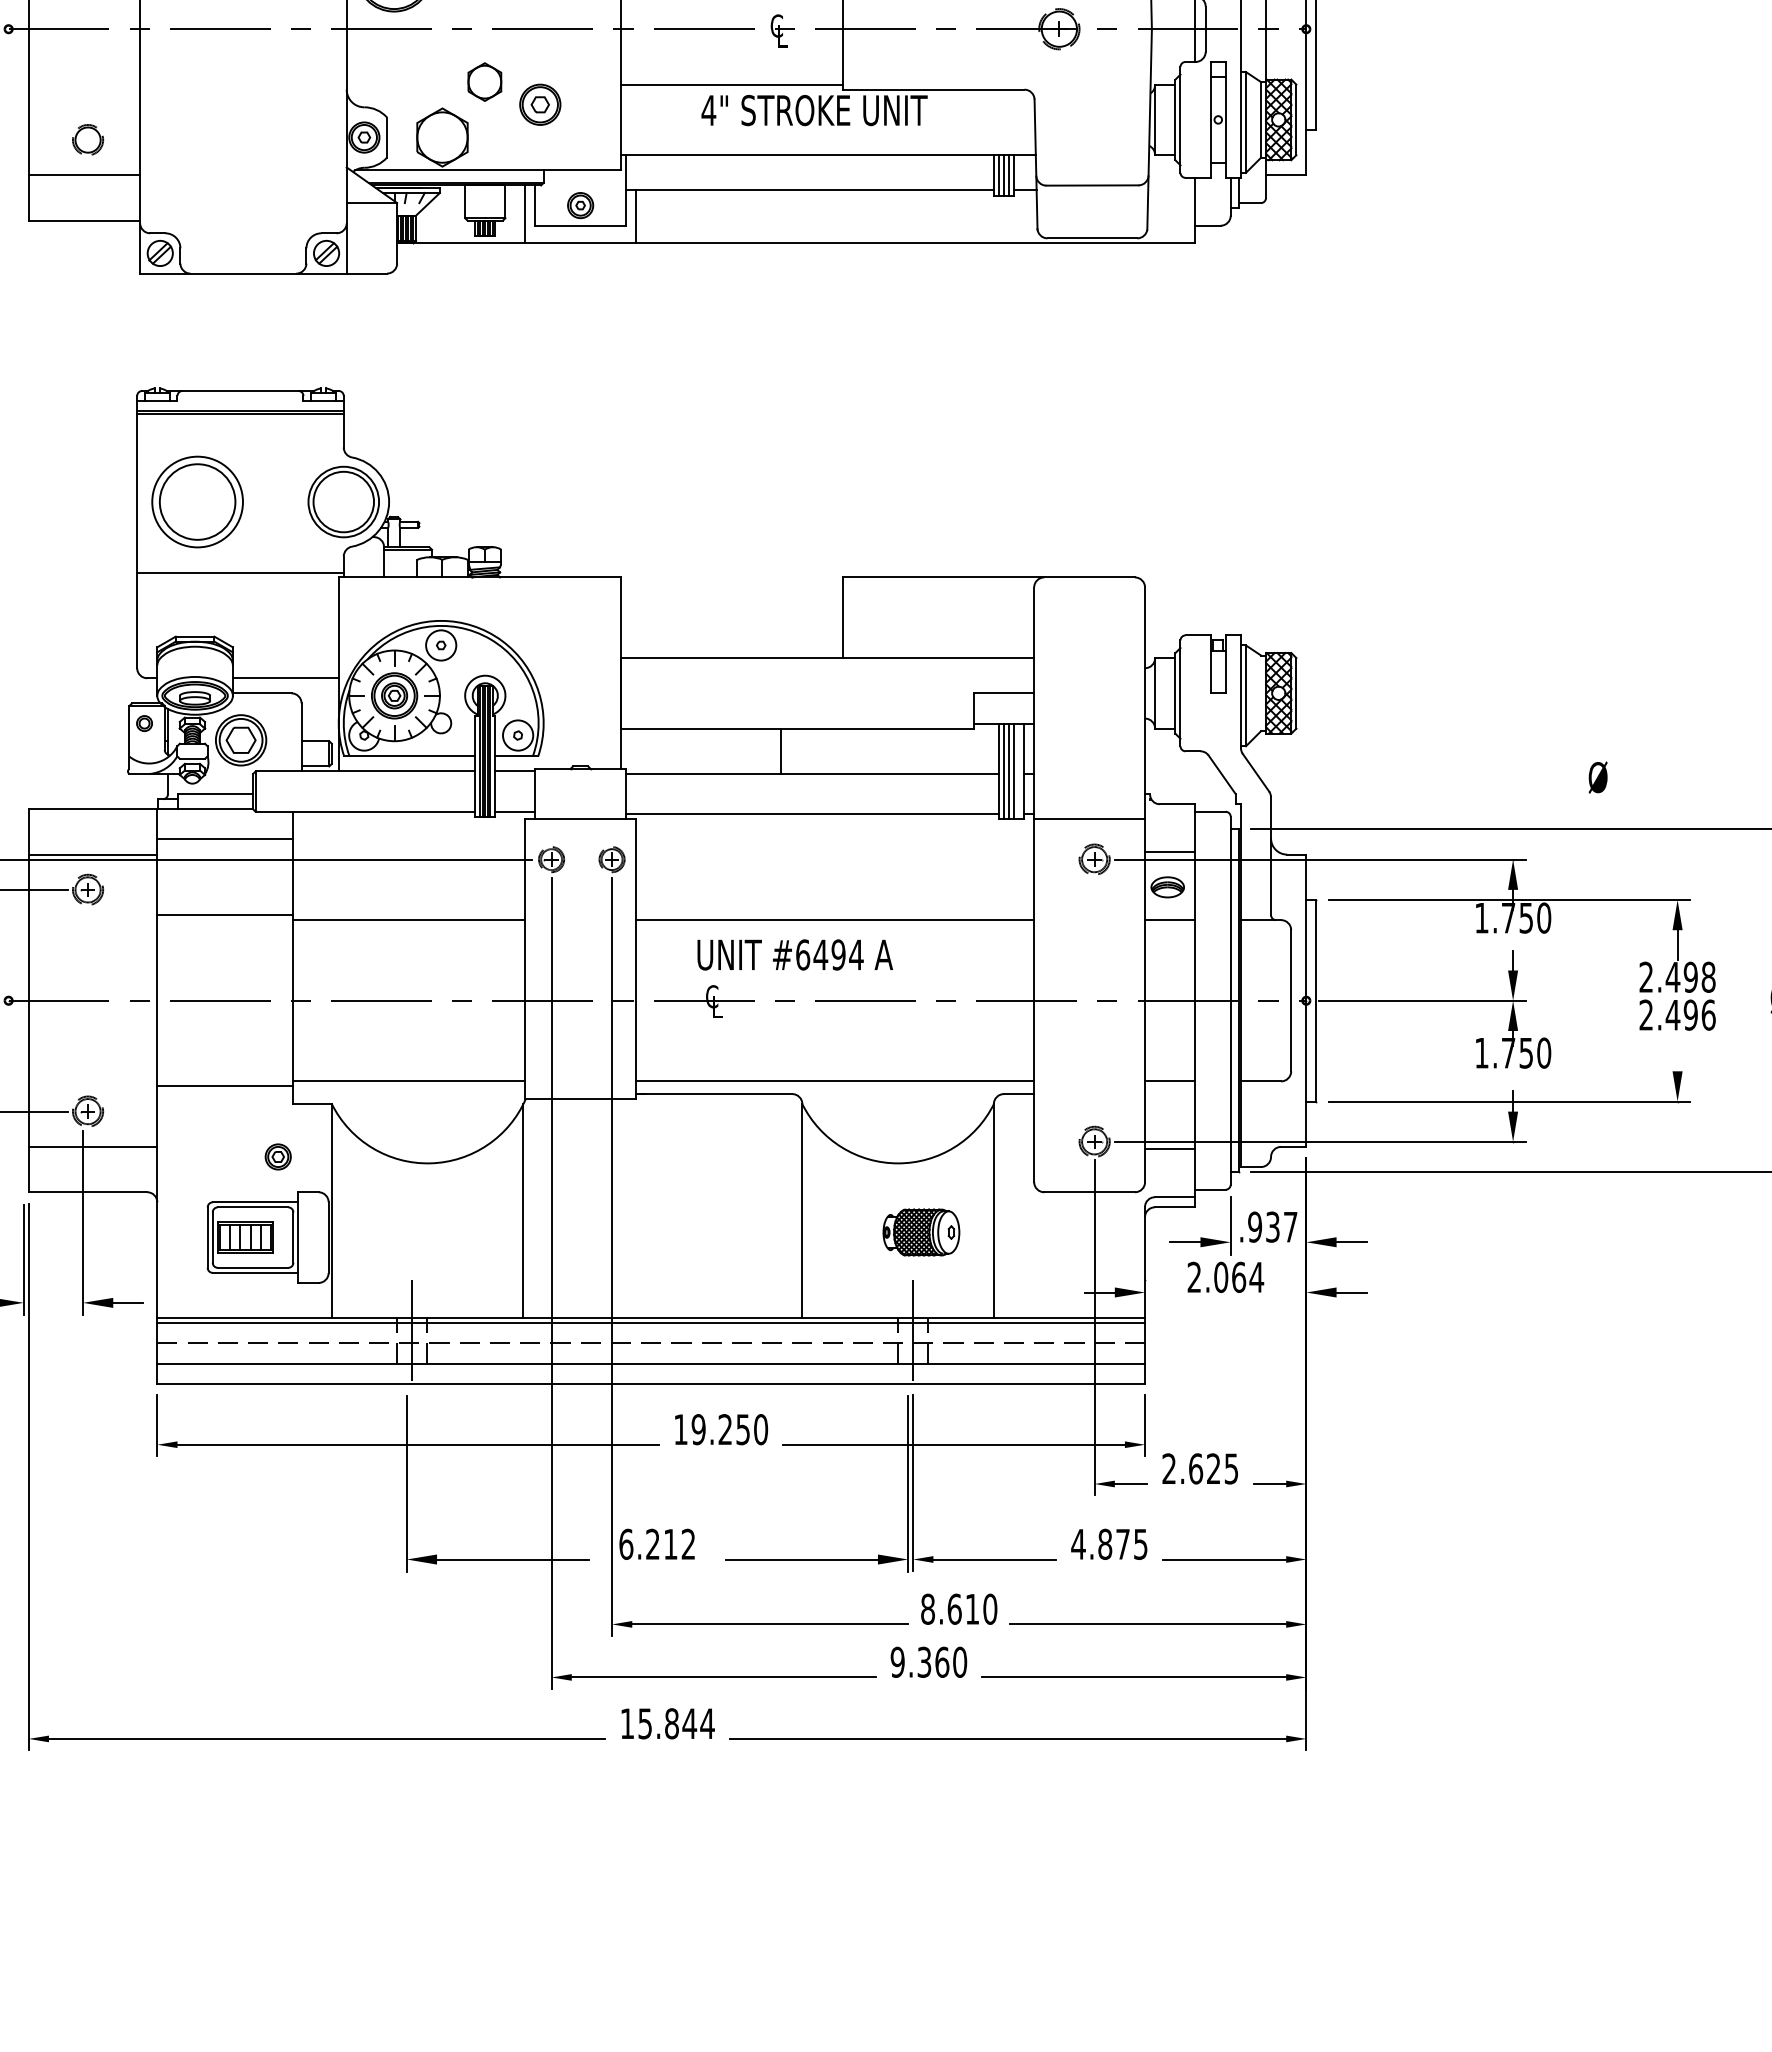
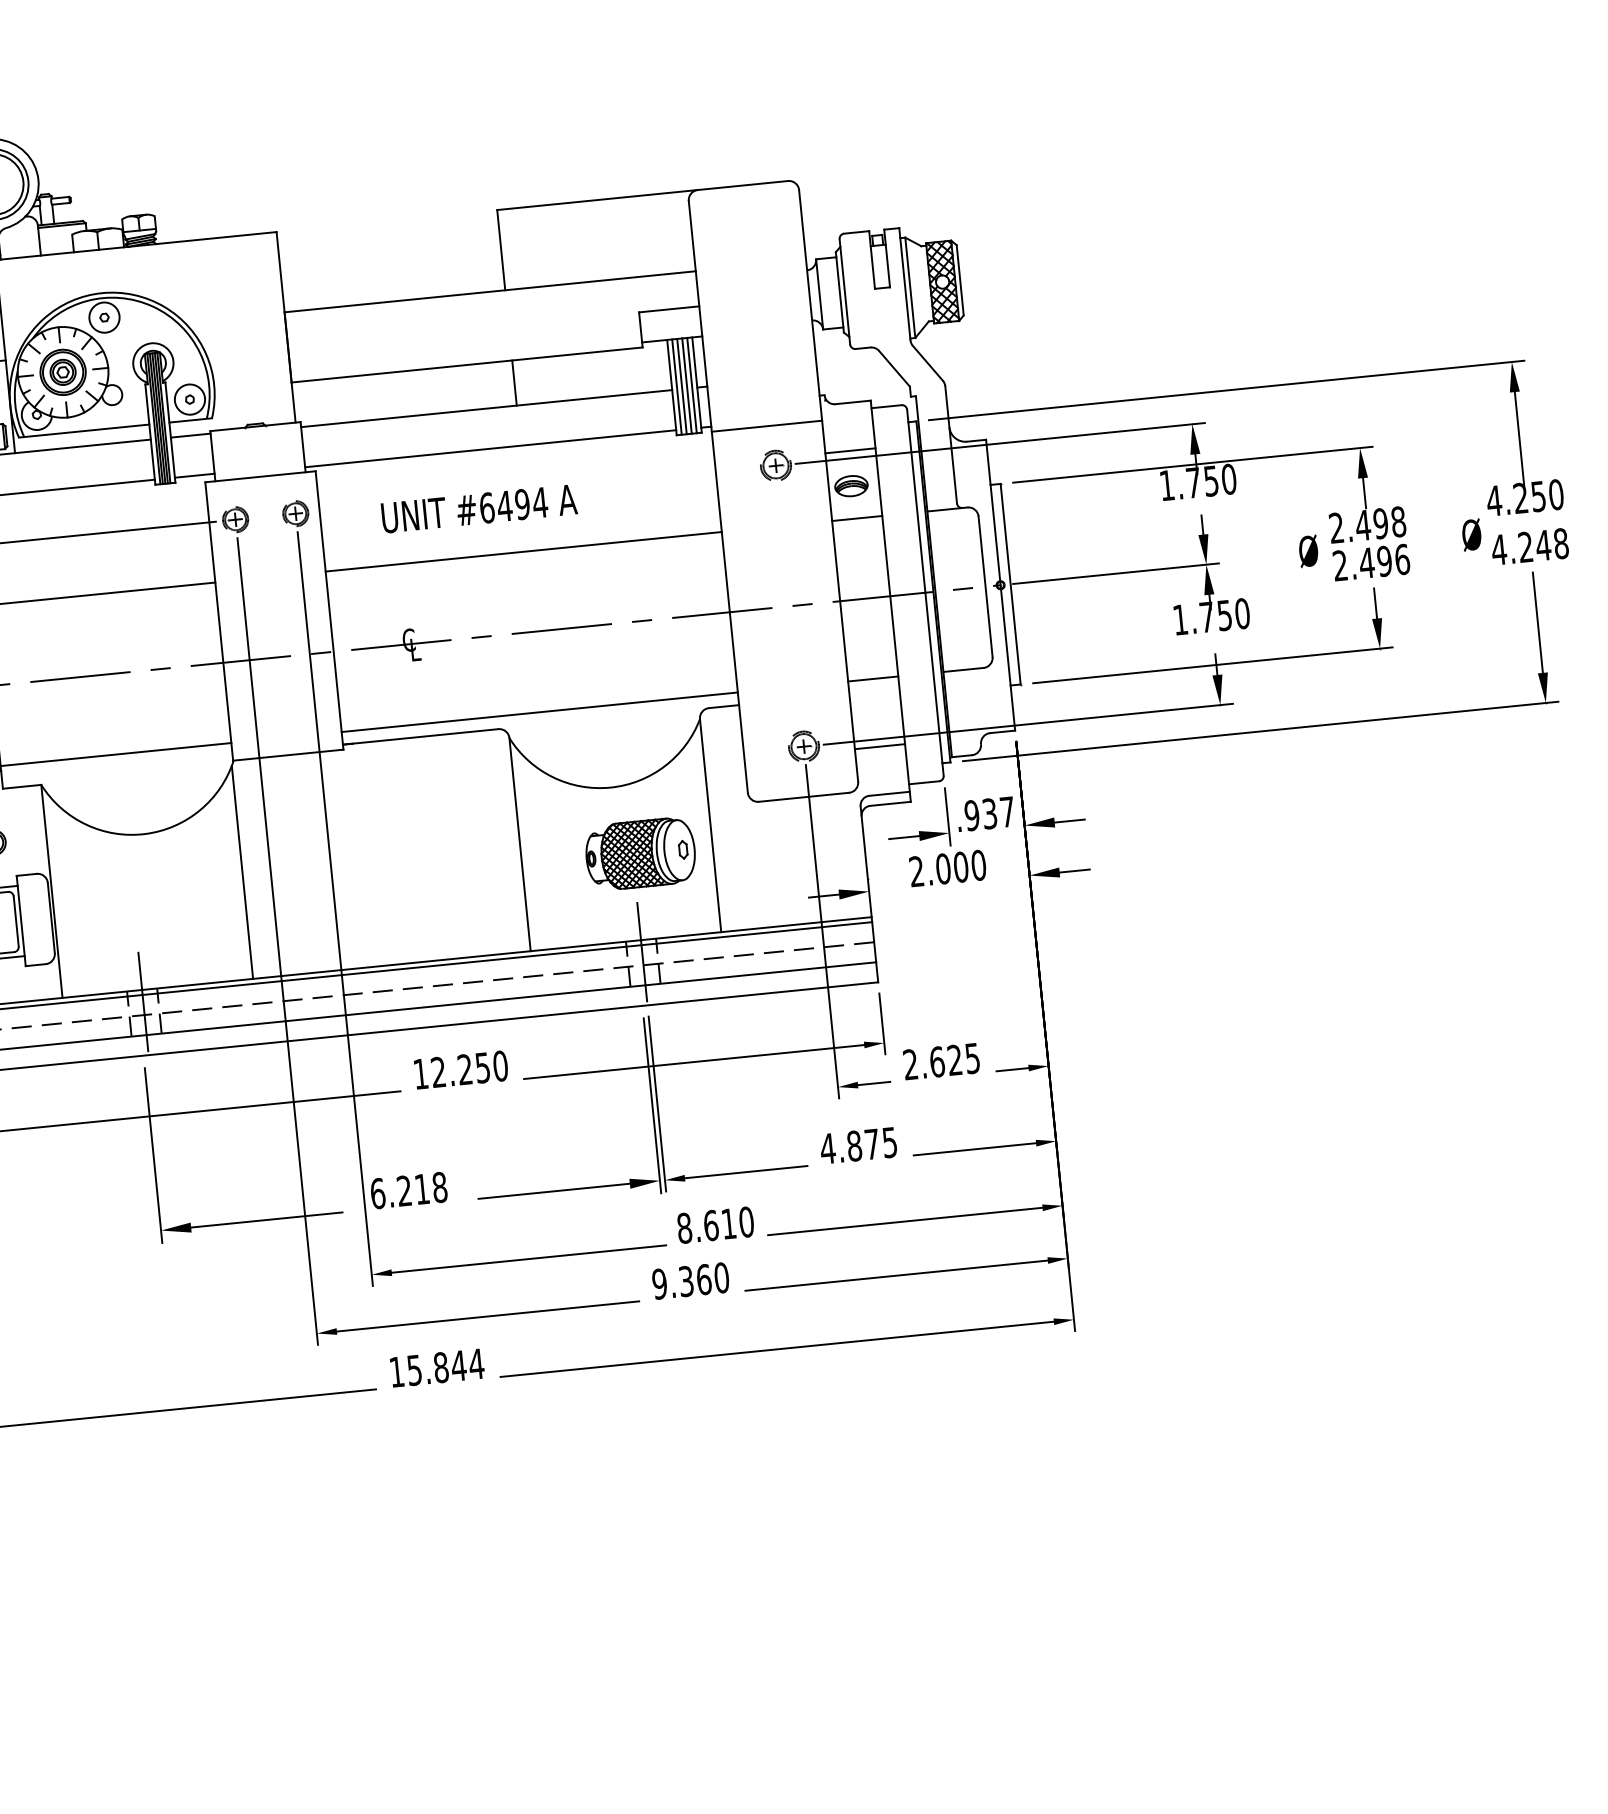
line: (780, 750) -> (514, 382), moved
line: (1019, 771) -> (692, 385), added
text: (1597, 777) -> (1307, 551), moved
text: (794, 954) -> (478, 508), moved
line: (1677, 1056) -> (1375, 603), added
part: (921, 1232) -> (640, 854), size x1.43
text: (1248, 1276) -> (970, 865), 2.064 -> 2.000
text: (698, 1429) -> (438, 1072), 19.250 -> 12.250
text: (688, 1543) -> (439, 1186), 6.212 -> 6.218

